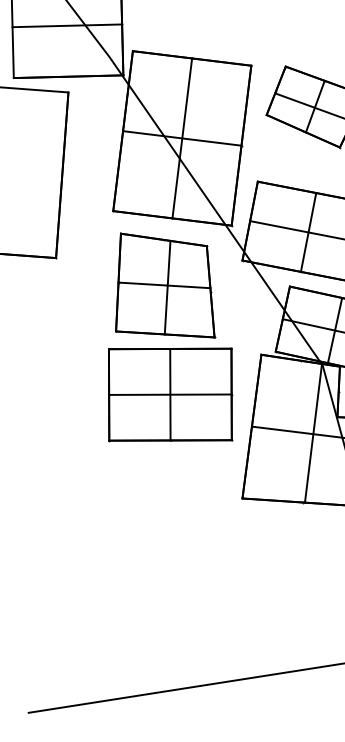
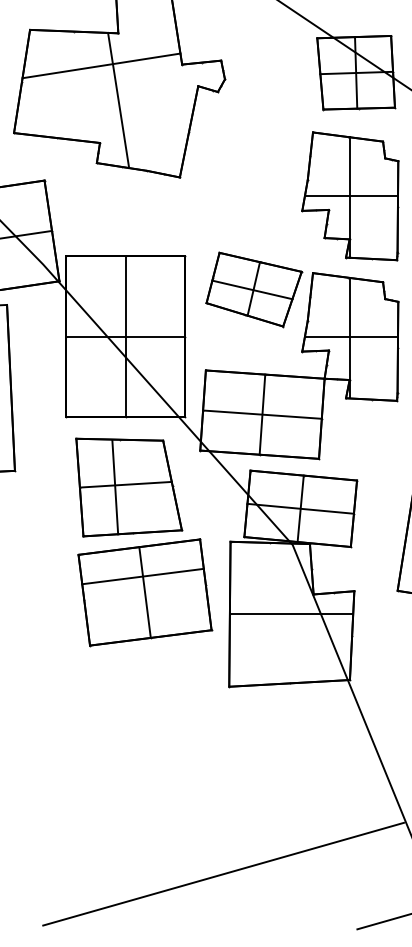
line: (167, 287) -> (115, 487), moved
line: (169, 394) -> (142, 576), moved
line: (313, 433) -> (291, 613), removed

